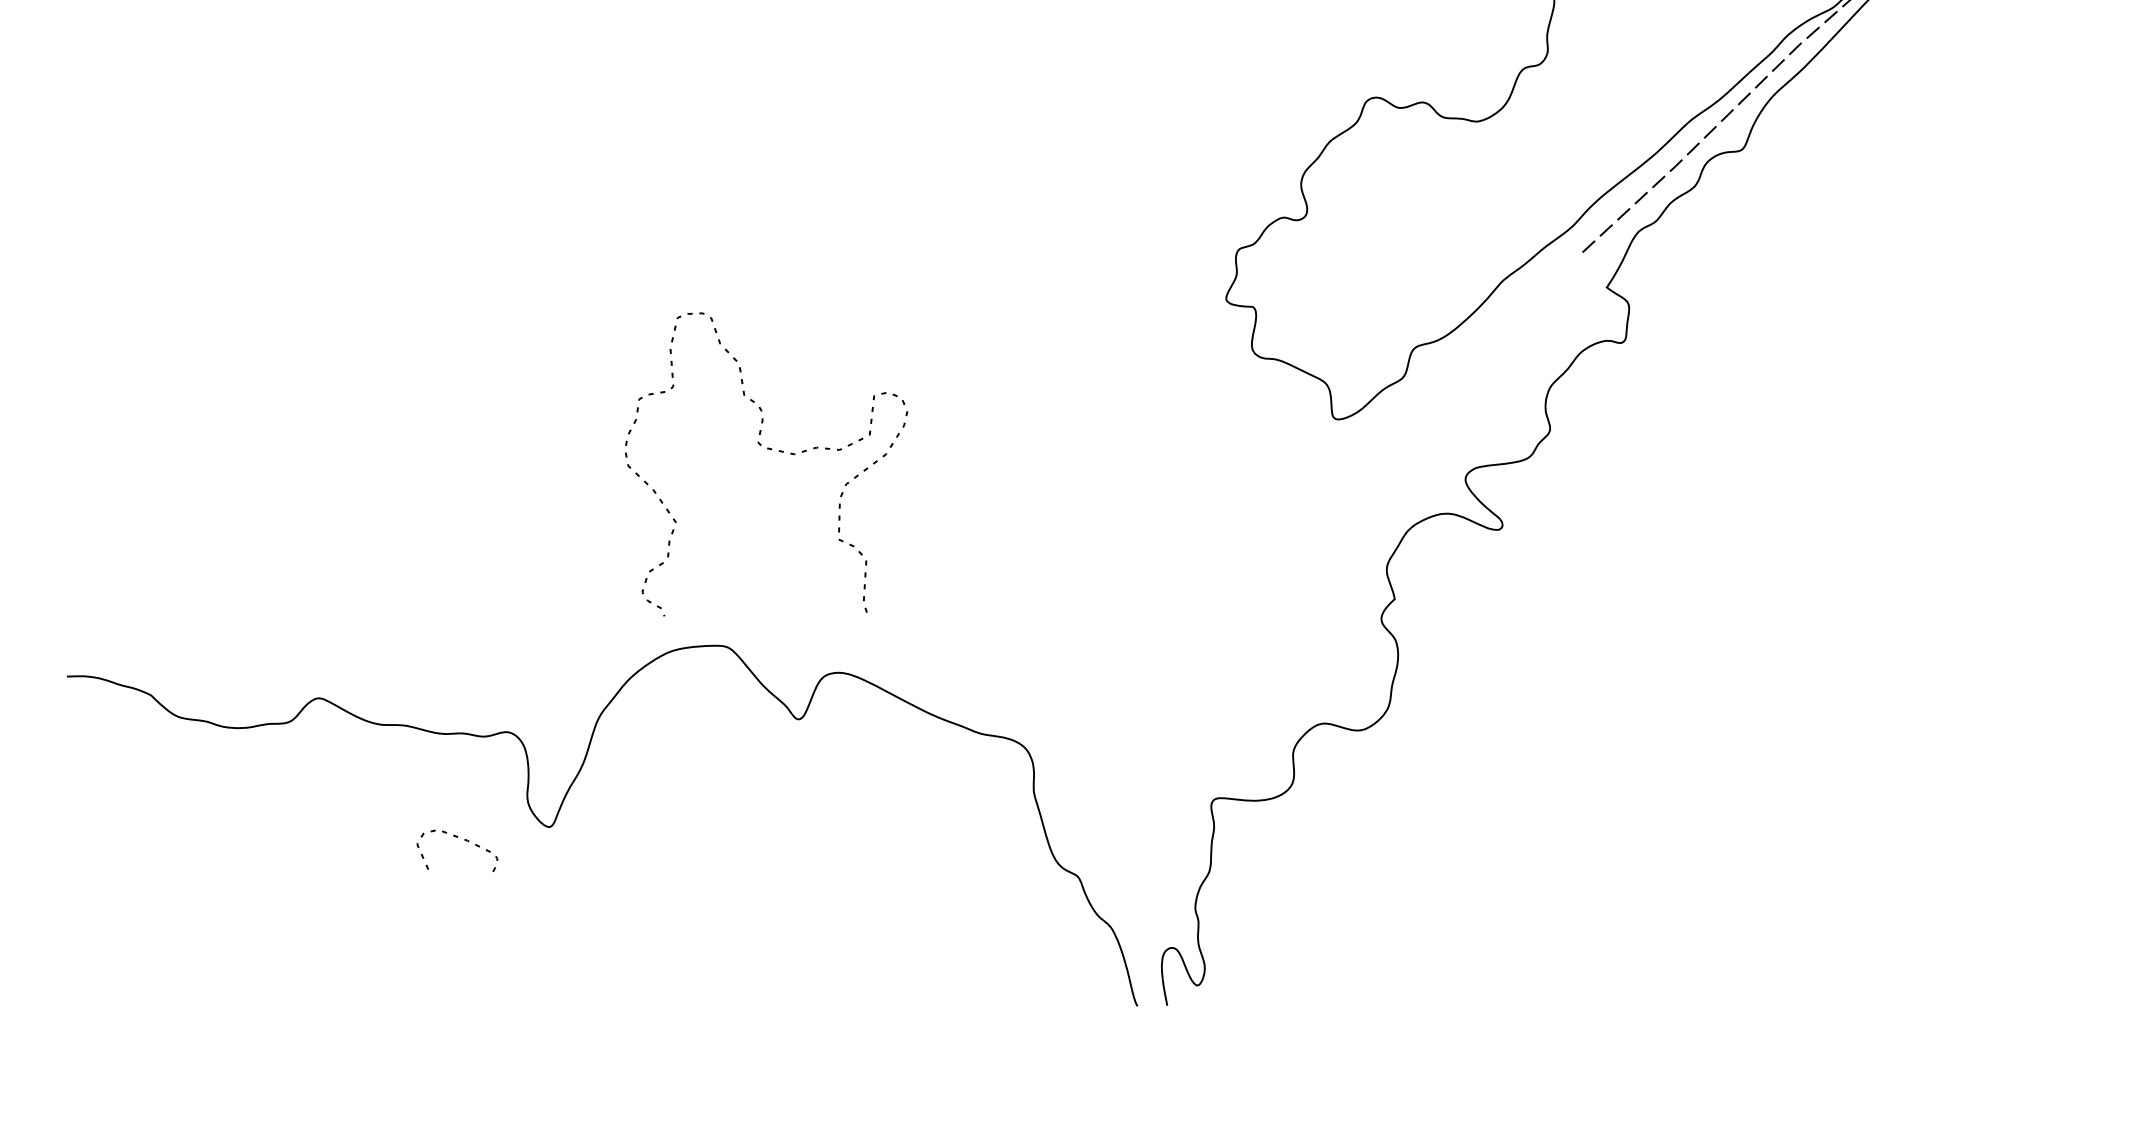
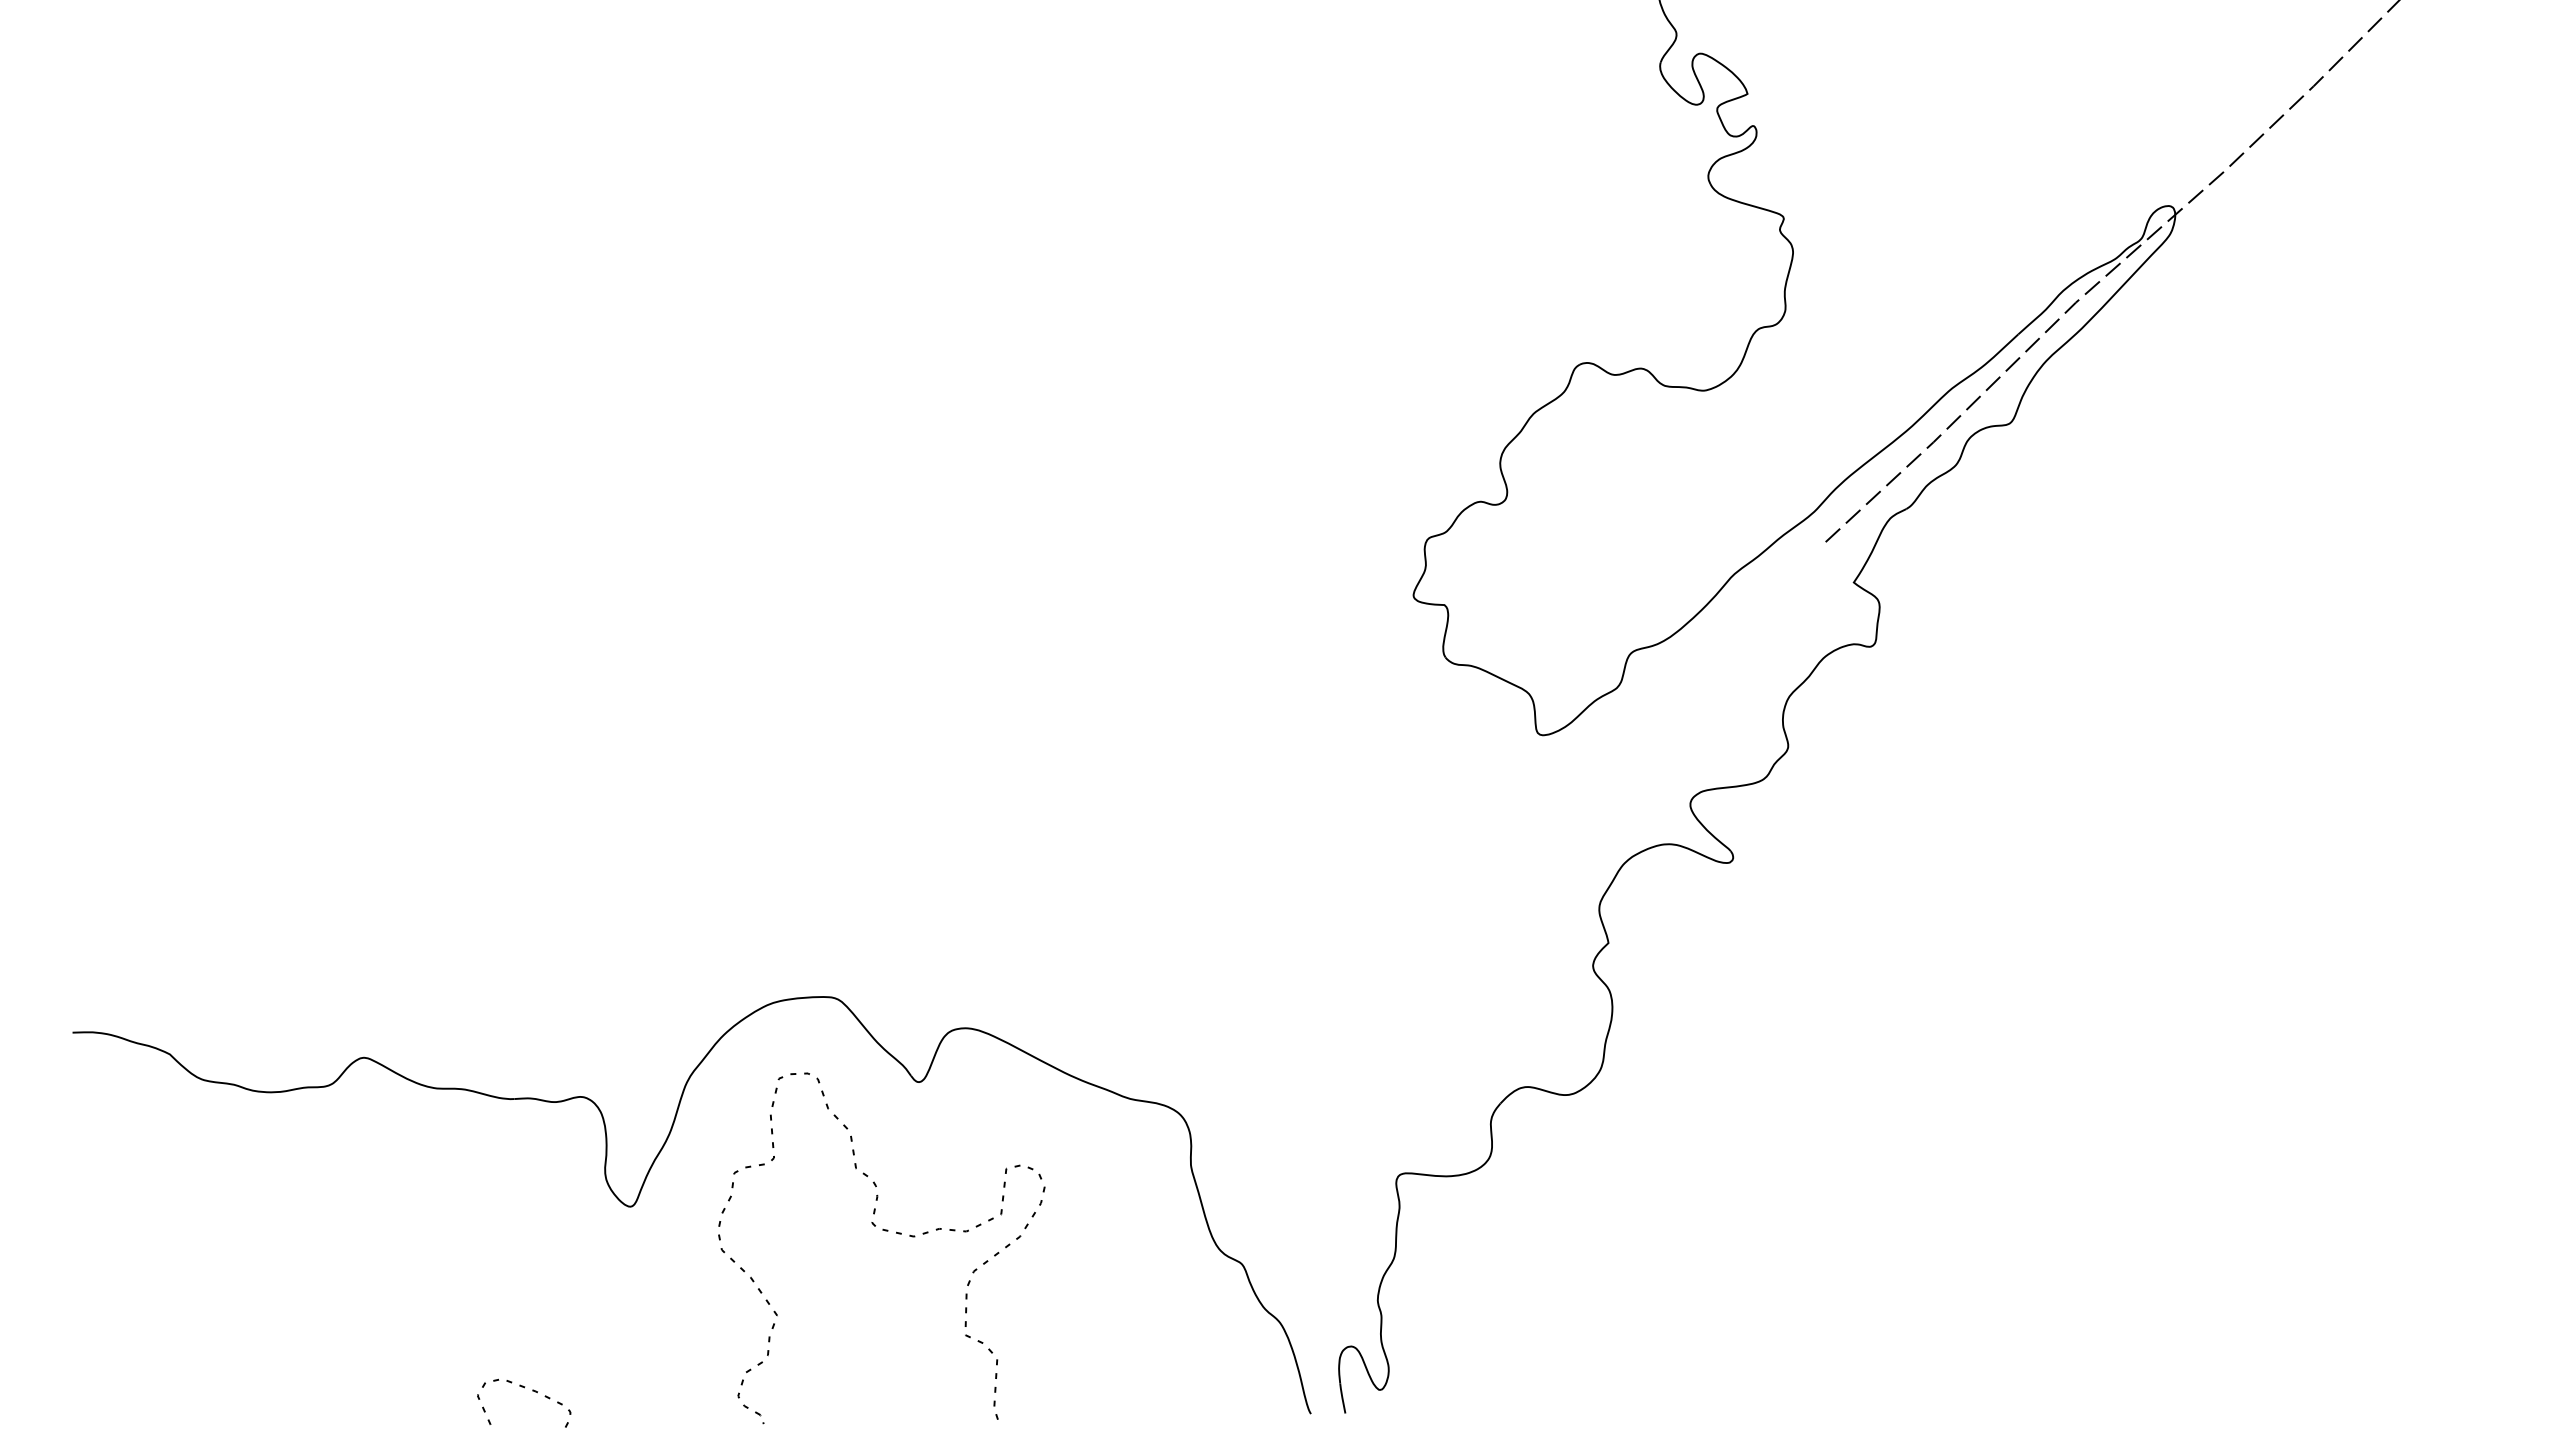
curve: (769, 449) -> (885, 1231), moved
curve: (464, 840) -> (532, 1391), moved

